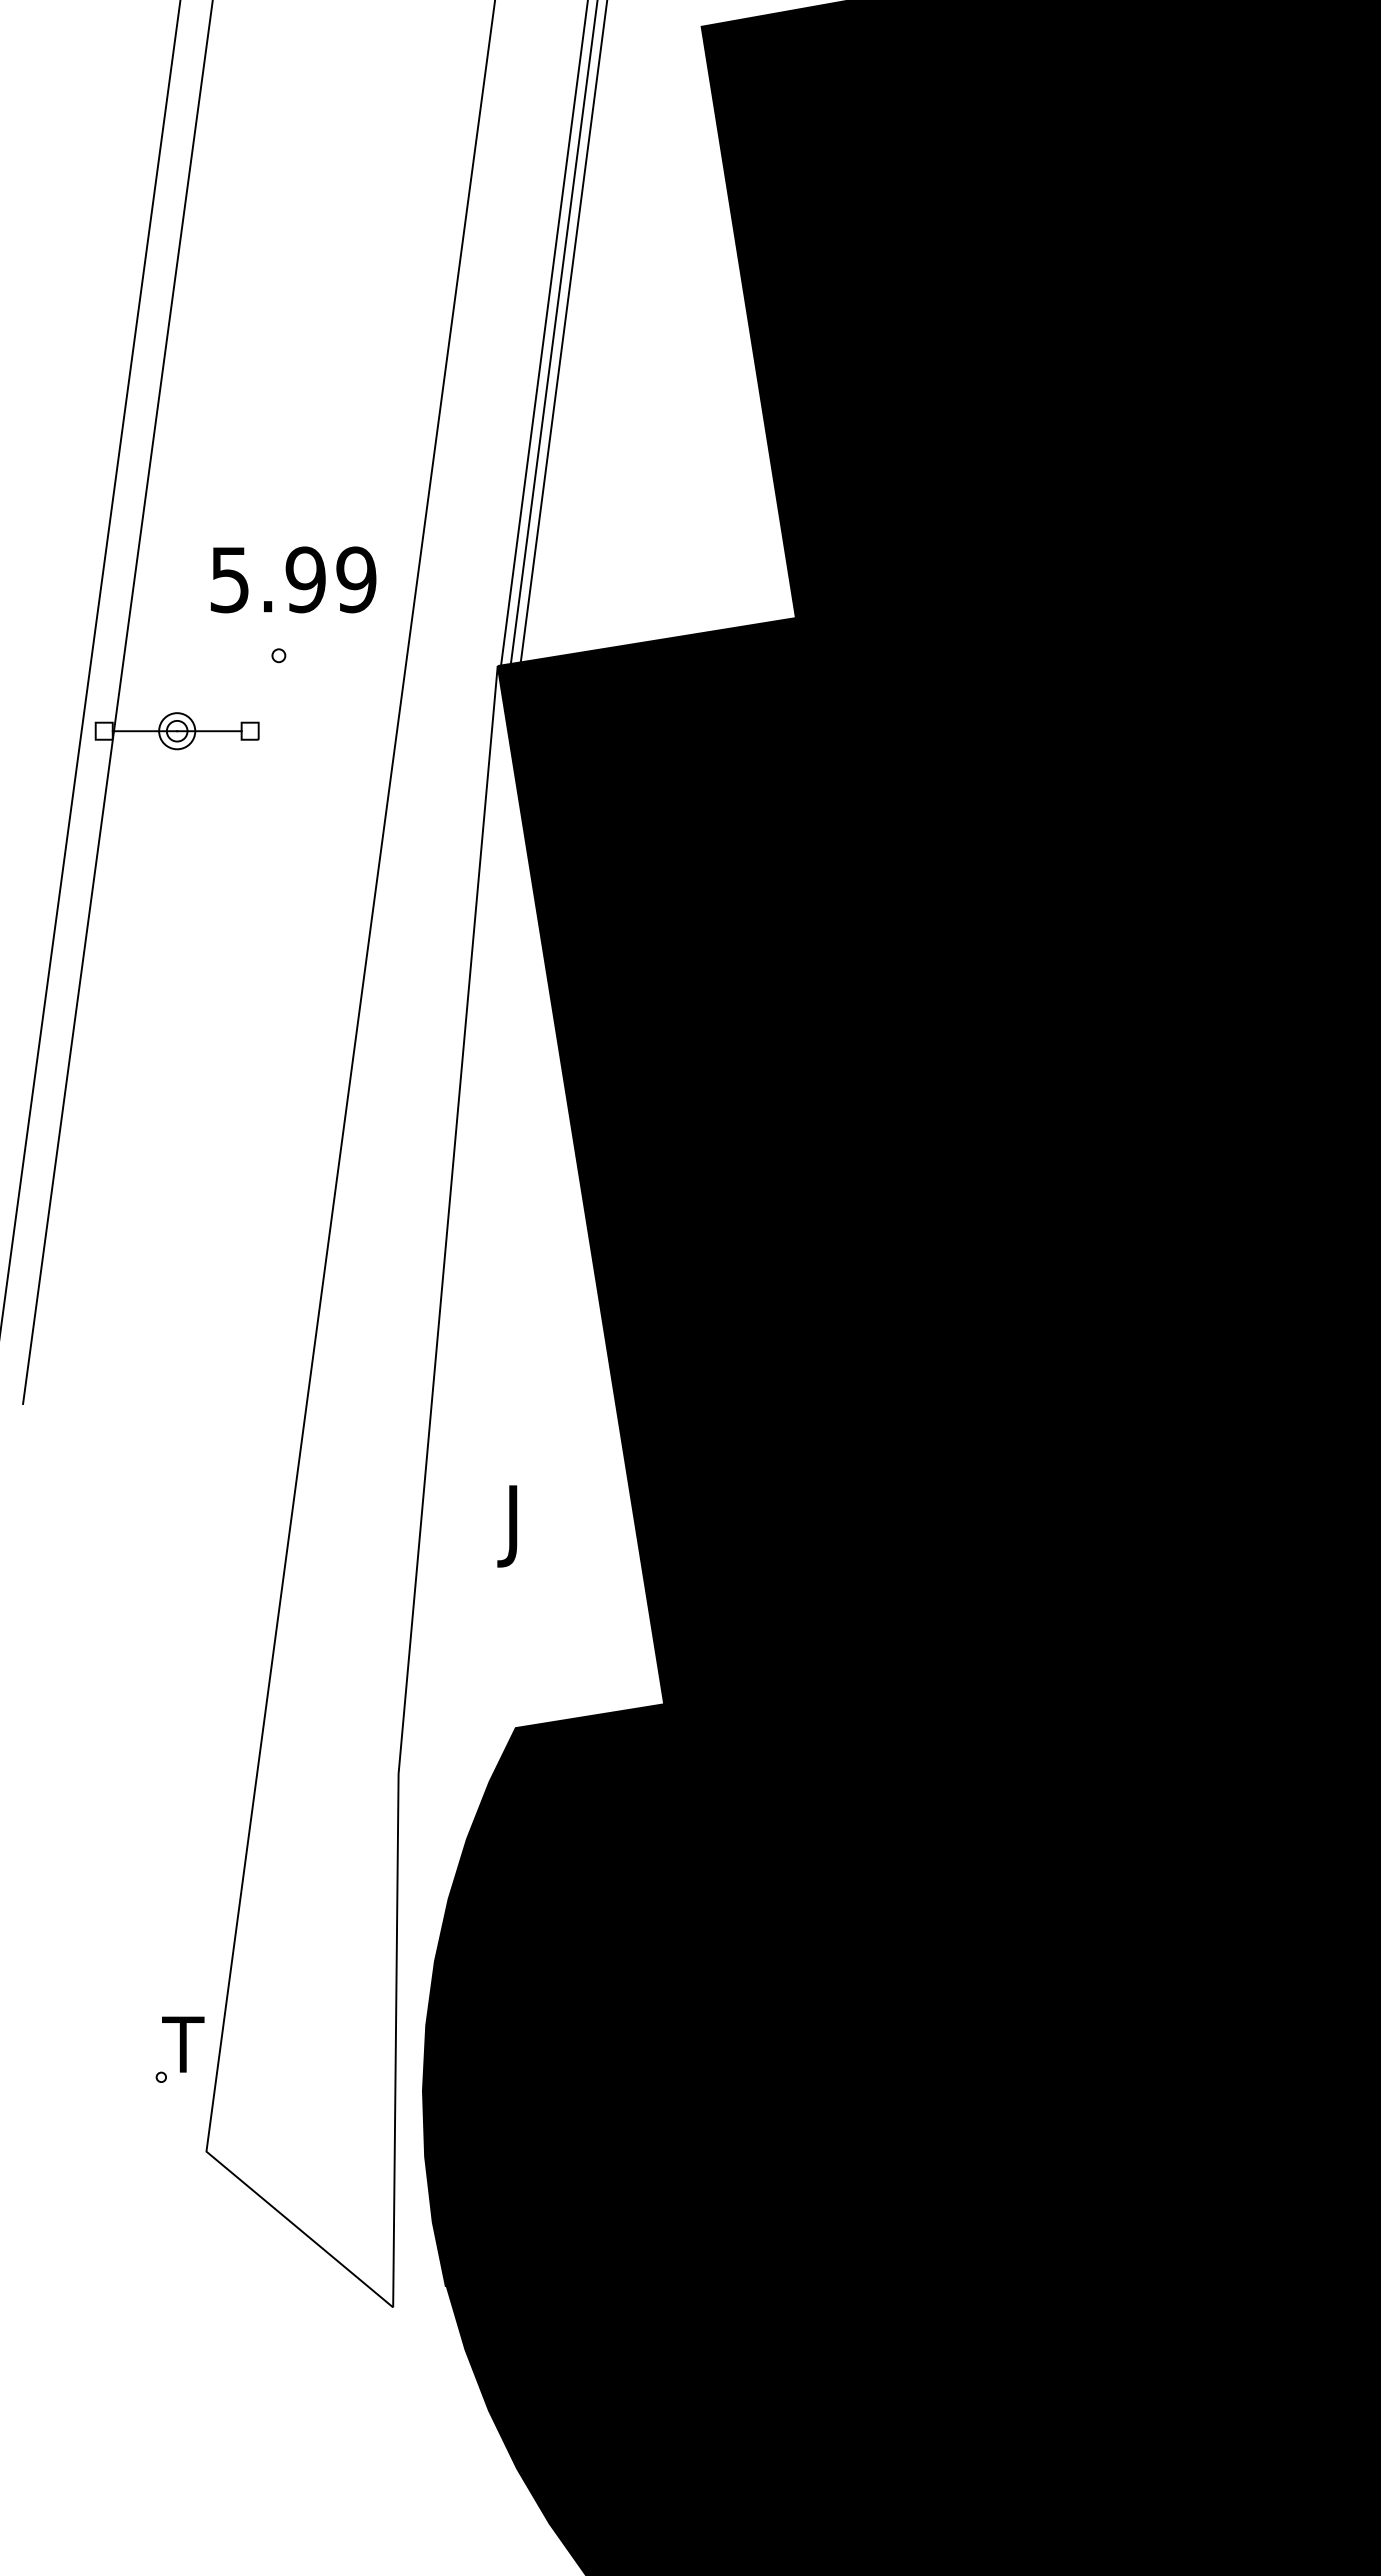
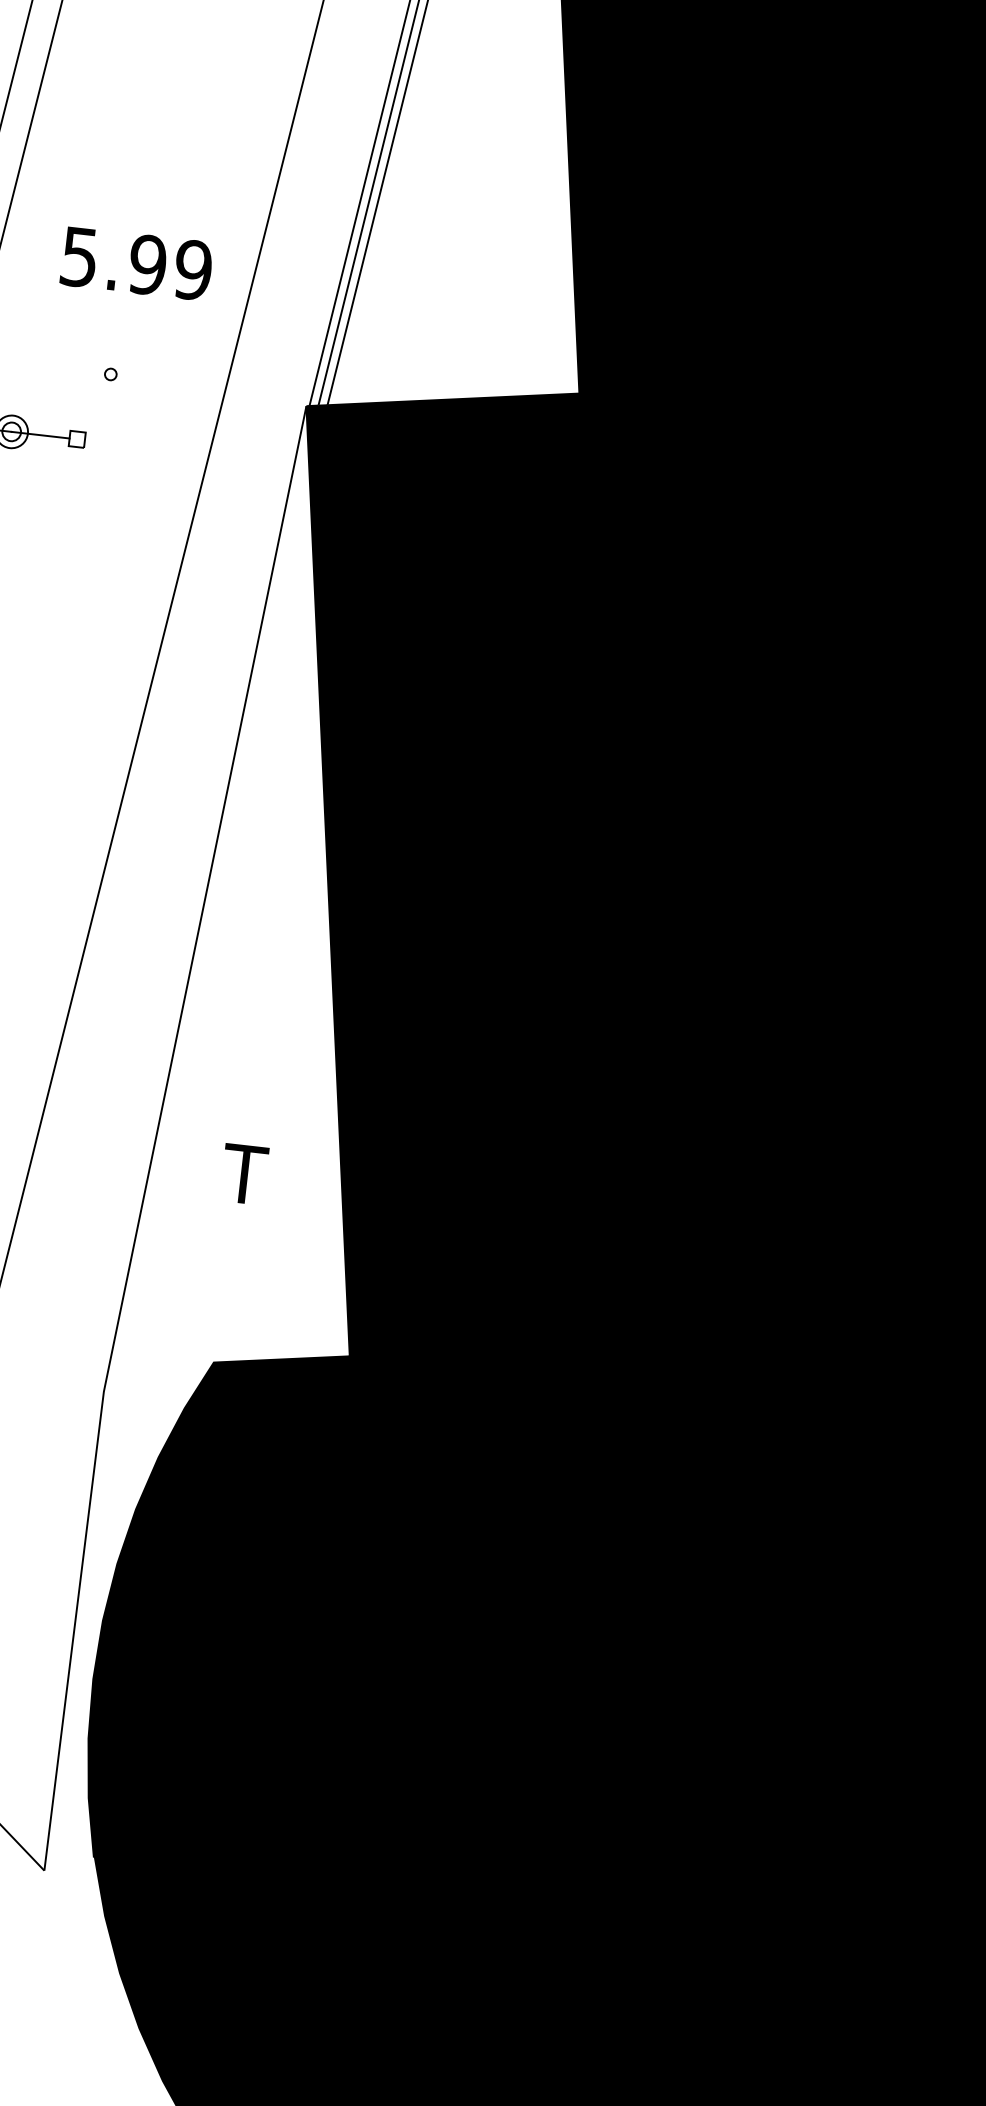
text: (293, 579) -> (136, 263), moved
text: (523, 1526) -> (241, 1182), J -> T

